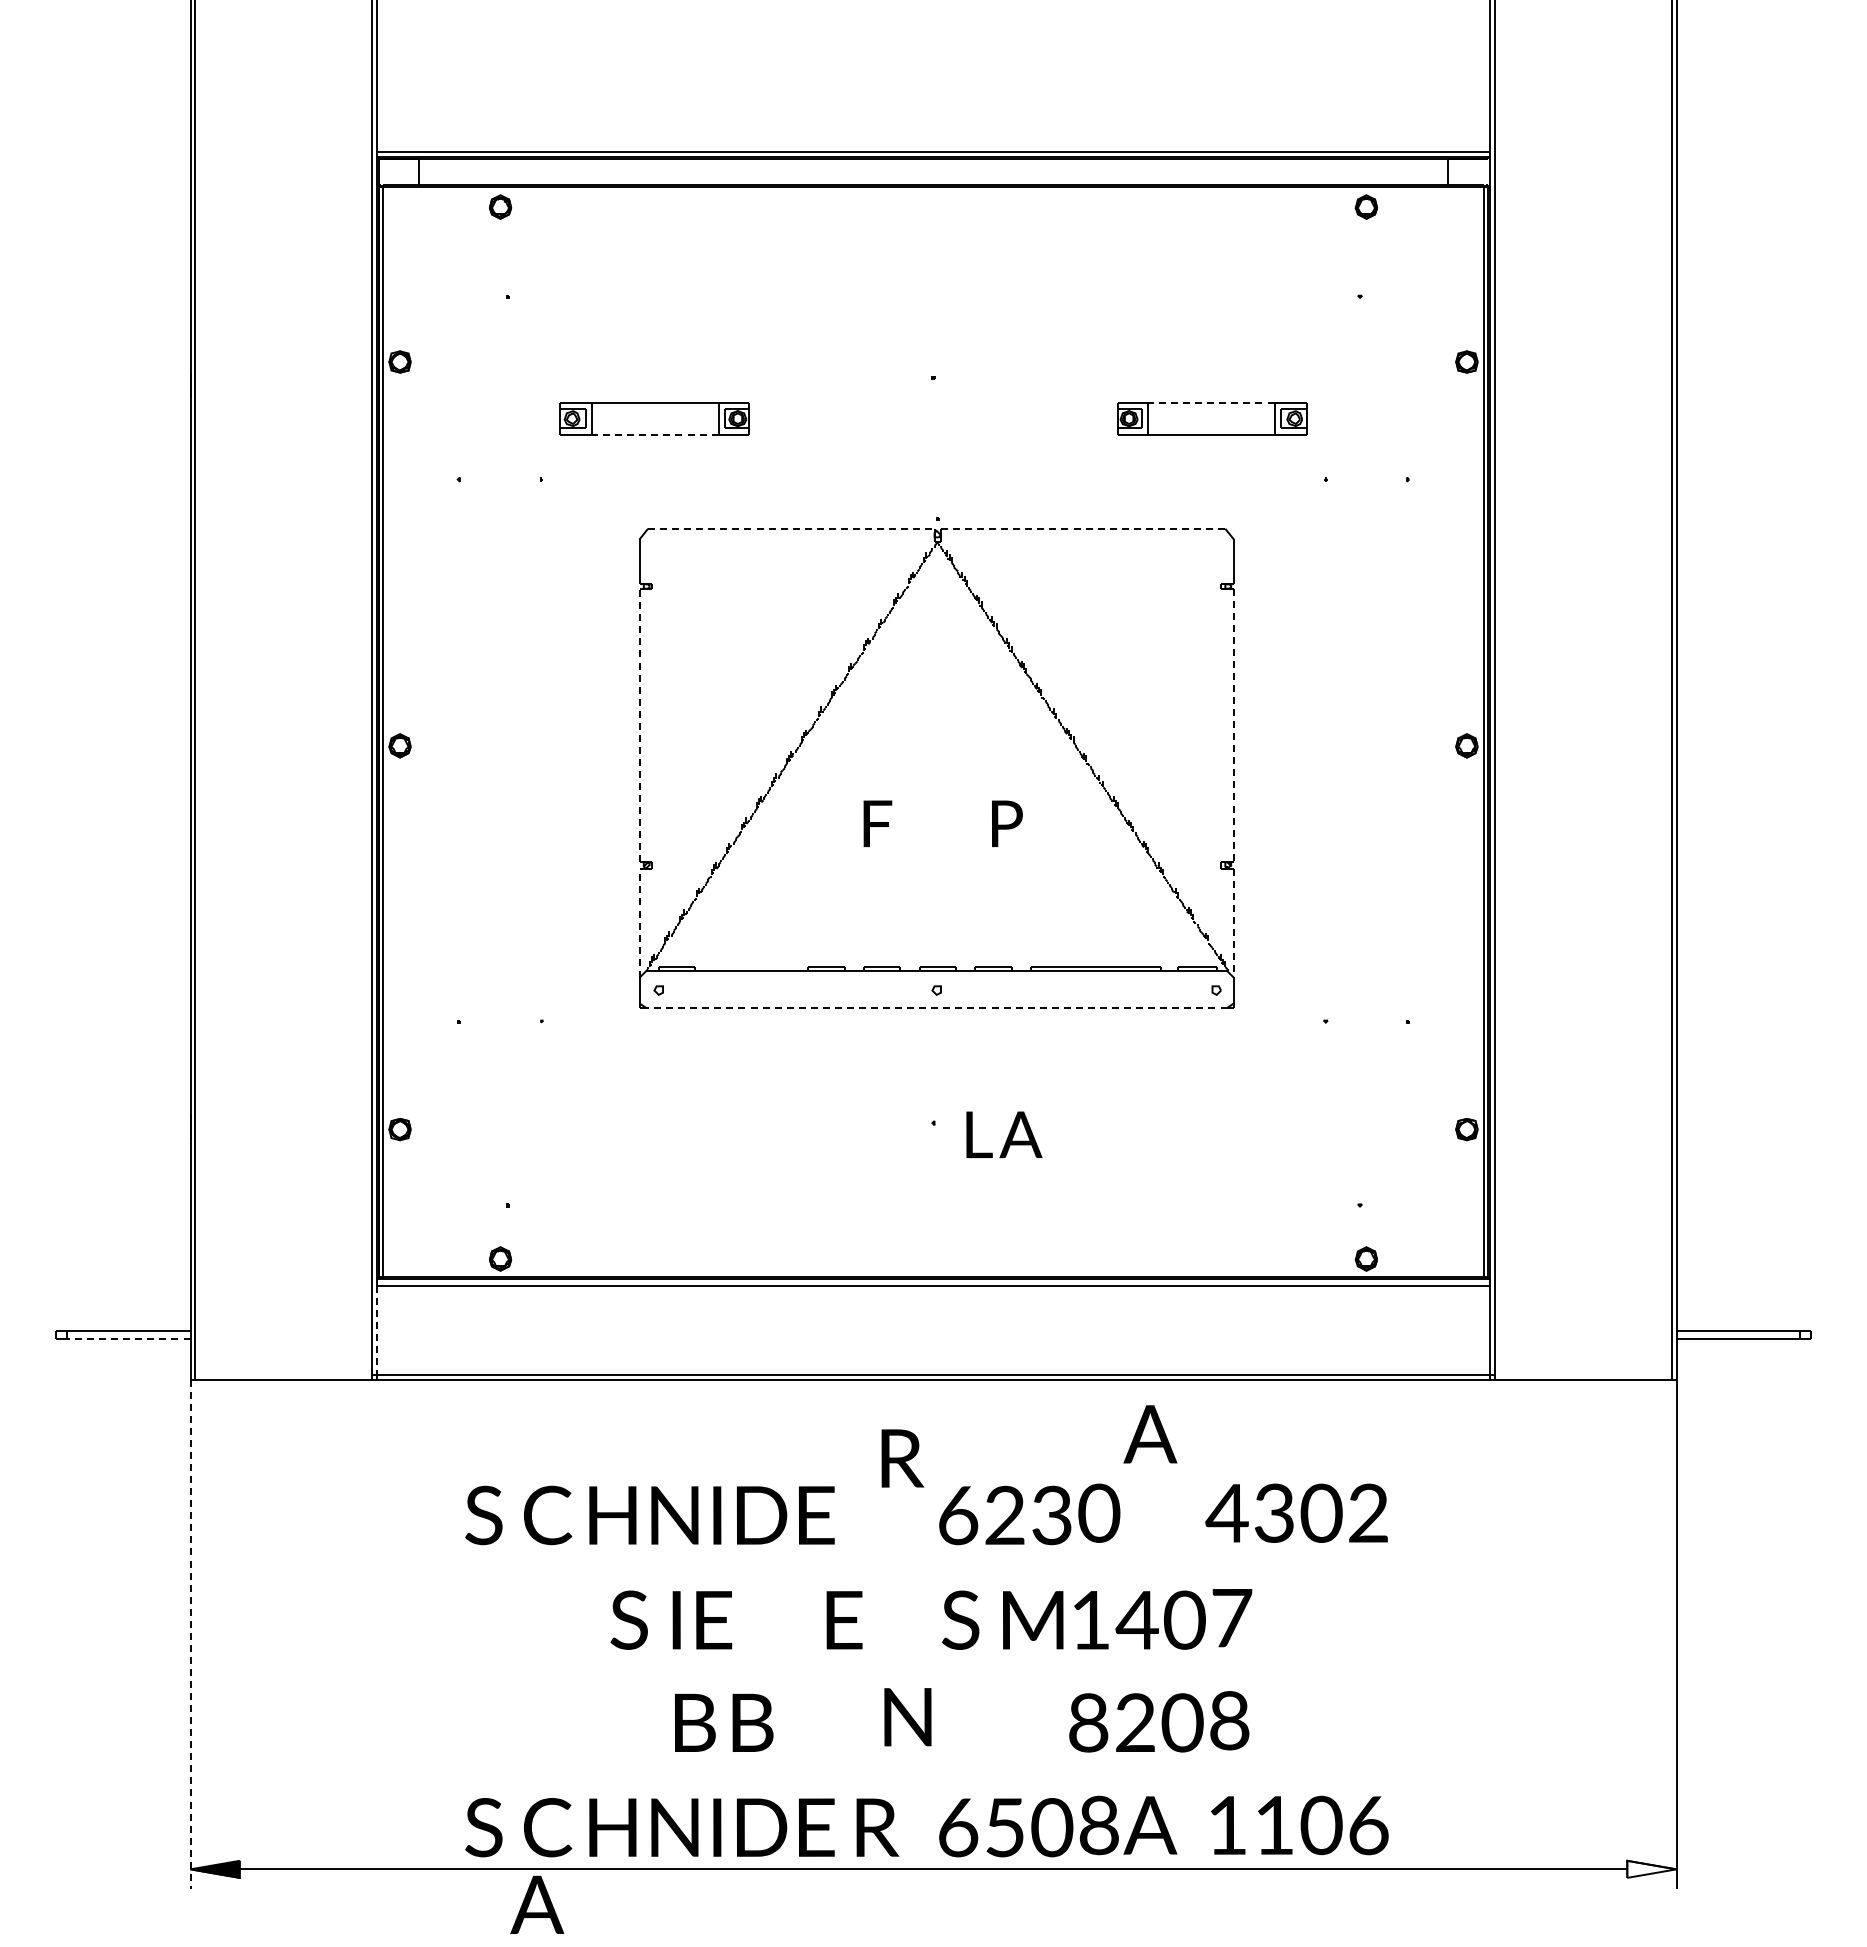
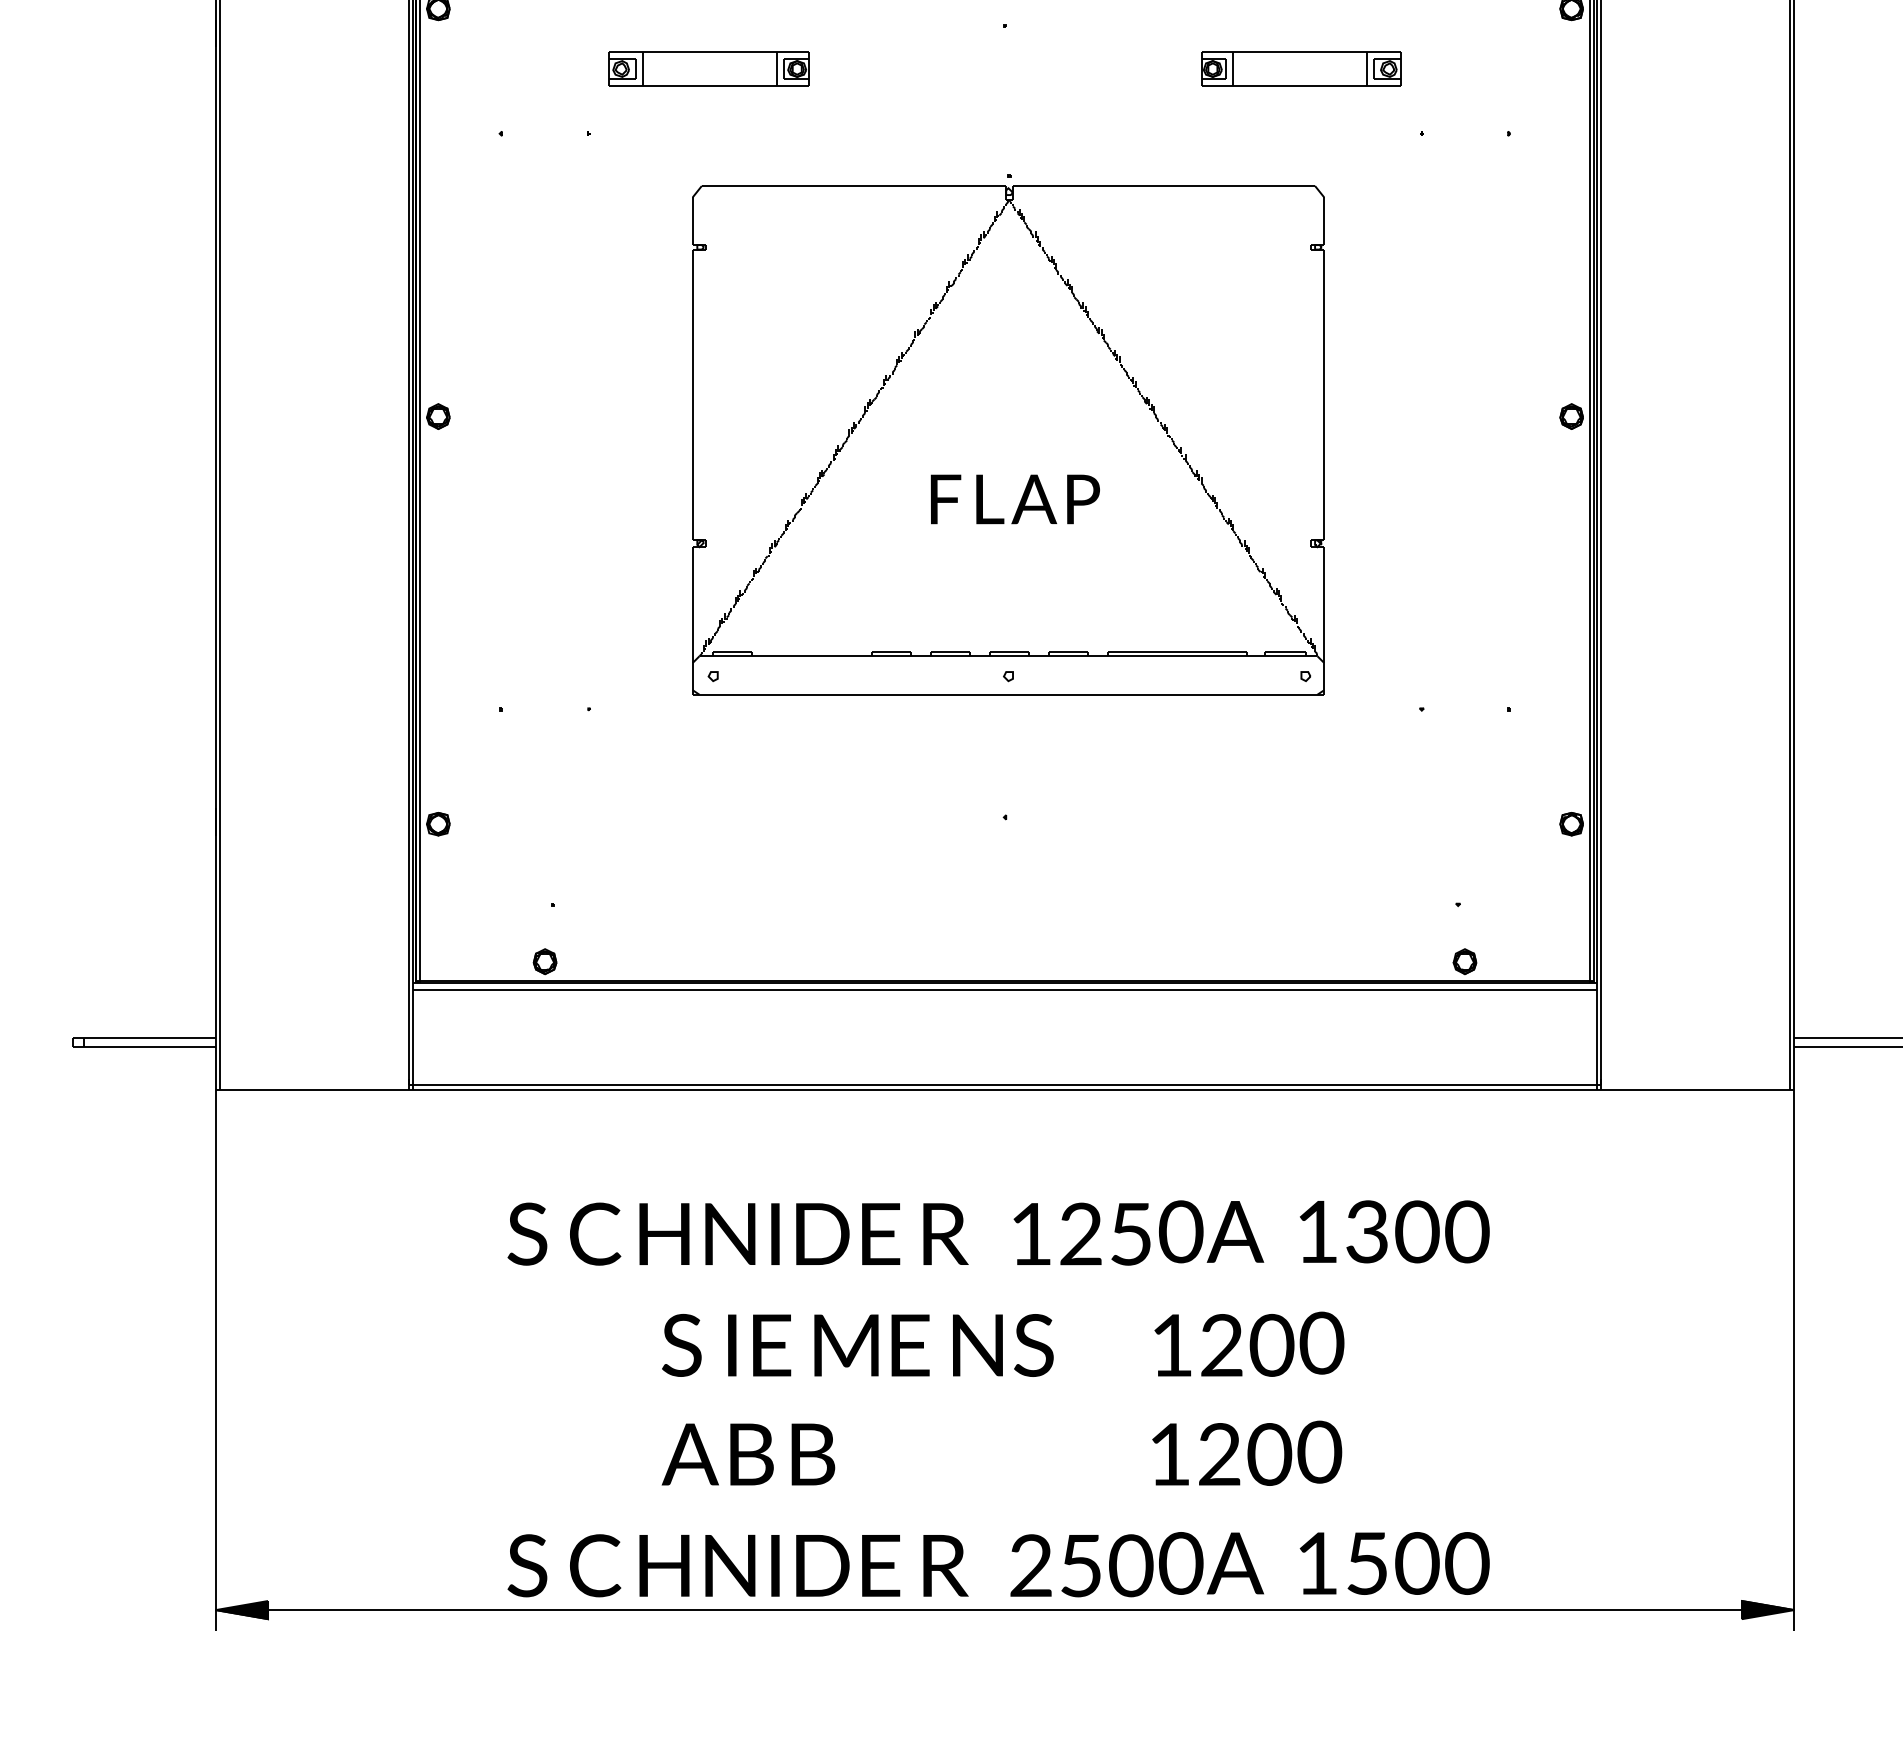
line: (1210, 402) -> (1299, 51), dashed -> solid
line: (655, 434) -> (709, 85), dashed -> solid
line: (791, 528) -> (854, 185), dashed -> solid
line: (1083, 528) -> (1164, 185), dashed -> solid
line: (639, 725) -> (692, 394), dashed -> solid
line: (1233, 725) -> (1323, 394), dashed -> solid
line: (639, 923) -> (692, 605), dashed -> solid
line: (1233, 923) -> (1323, 605), dashed -> solid
line: (936, 1007) -> (1008, 694), dashed -> solid
text: (1004, 1134) -> (1016, 499), moved
line: (376, 1330) -> (413, 1037), dashed -> solid
line: (128, 1339) -> (149, 1047), dashed -> solid
text: (1150, 1434) -> (1235, 1232), moved
text: (902, 1458) -> (945, 1234), moved
text: (1368, 1512) -> (1467, 1231), 2 -> 0
text: (1226, 1513) -> (1316, 1232), 4 -> 1
text: (958, 1515) -> (1031, 1234), 6 -> 1
text: (1051, 1515) -> (1130, 1234), 3 -> 5
text: (1231, 1617) -> (1321, 1342), 7 -> 0
text: (1136, 1619) -> (1220, 1344), 4 -> 2
text: (1033, 1620) -> (846, 1345), moved
line: (190, 1634) -> (215, 1360), dashed -> solid
text: (907, 1717) -> (977, 1345), moved
text: (1229, 1720) -> (1319, 1451), 8 -> 0
text: (1088, 1722) -> (1169, 1454), 8 -> 1
text: (1368, 1824) -> (1467, 1562), 6 -> 0
text: (1099, 1825) -> (1181, 1563), 8 -> 0
text: (1274, 1825) -> (1367, 1563), 1 -> 5
text: (958, 1827) -> (1031, 1565), 6 -> 2
fill: (1651, 1868) -> (1767, 1609), added
text: (537, 1904) -> (690, 1454), moved

